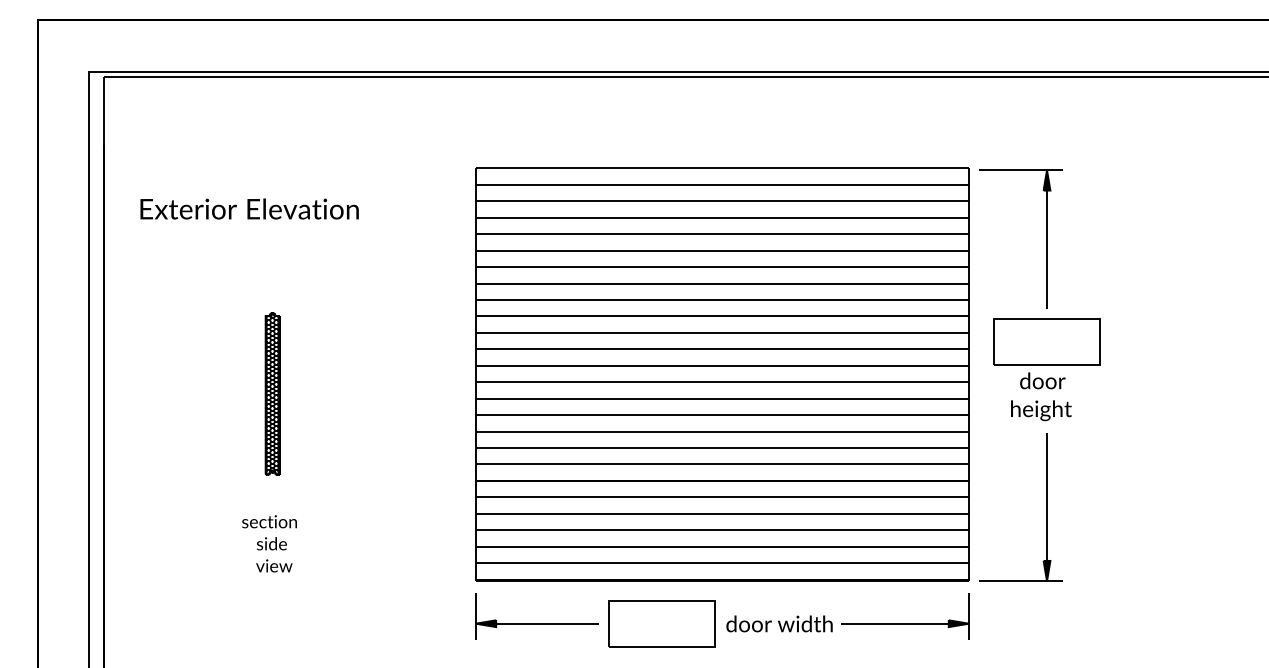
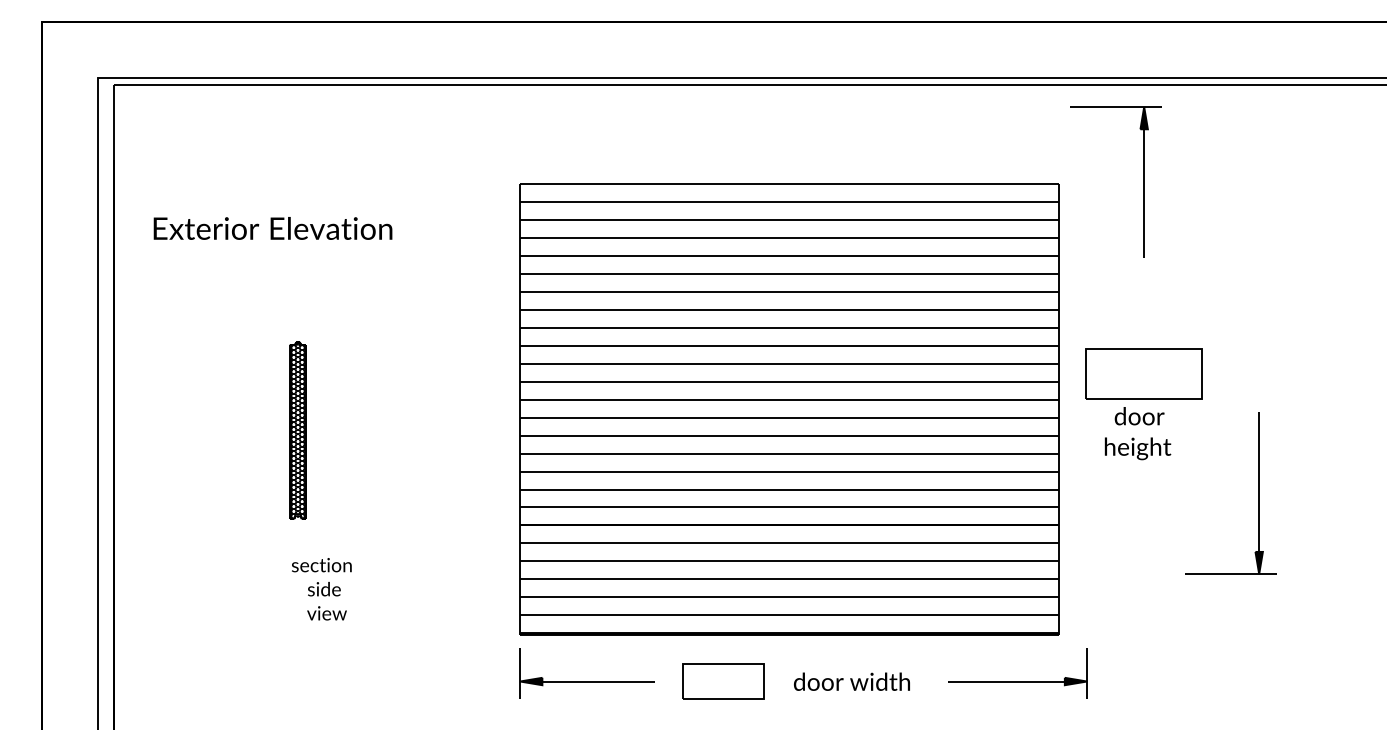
part: (1046, 238) -> (1143, 181), moved
part: (1046, 507) -> (1258, 493), moved
text: (269, 544) -> (321, 589), moved
part: (661, 623) -> (723, 681), size x0.7
part: (905, 623) -> (1017, 681), moved

